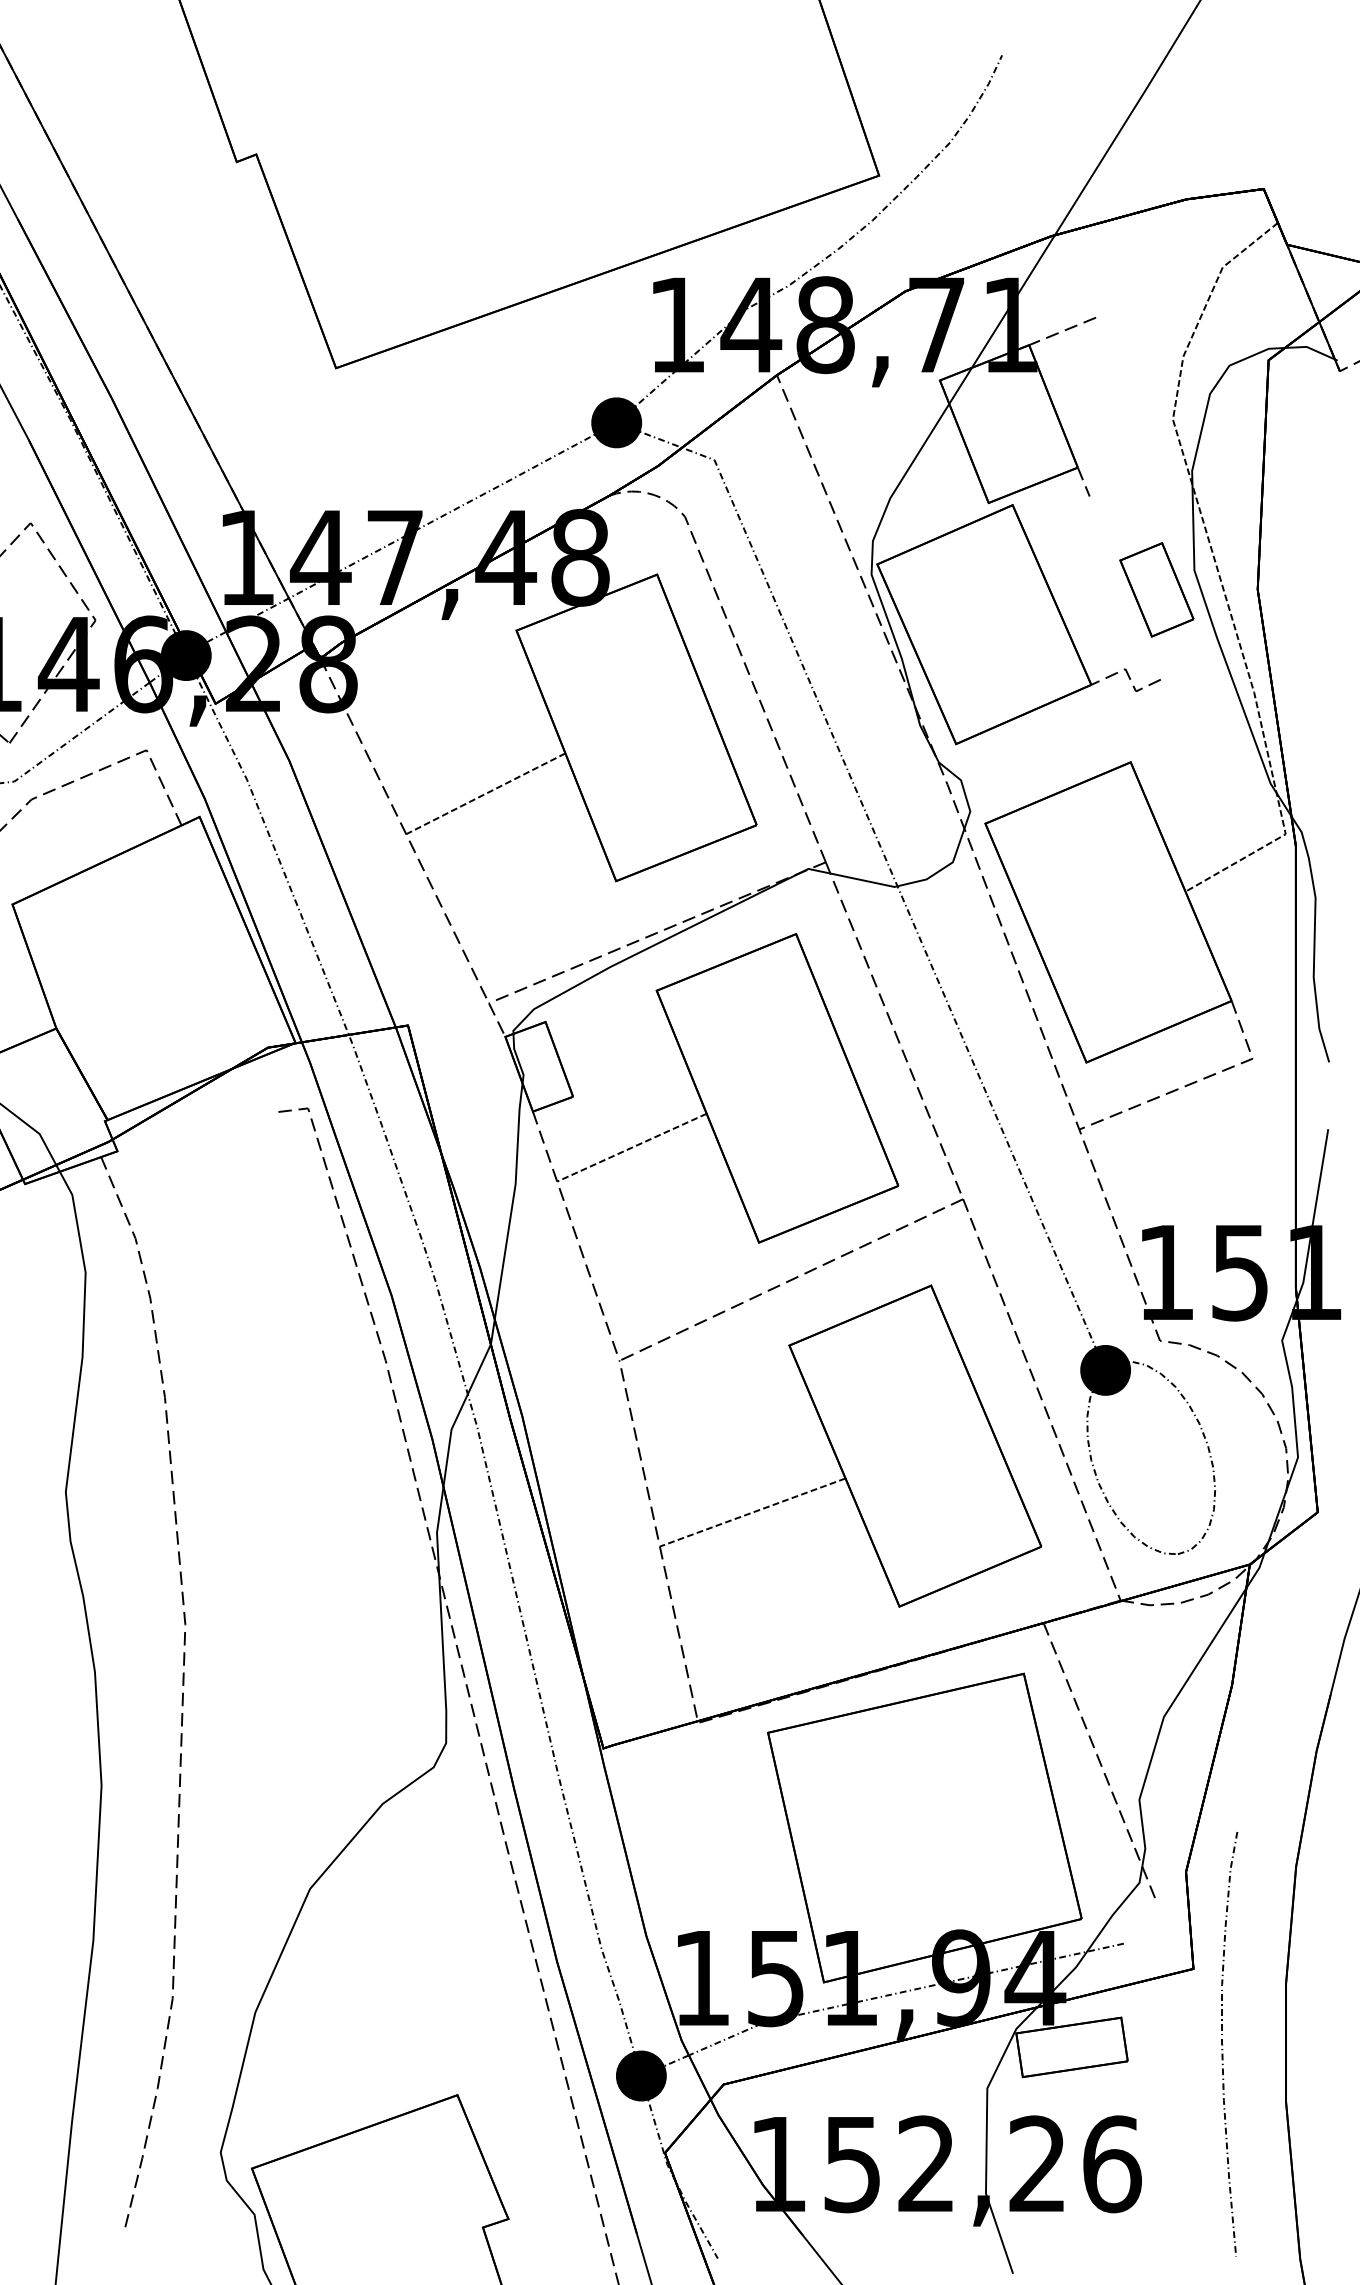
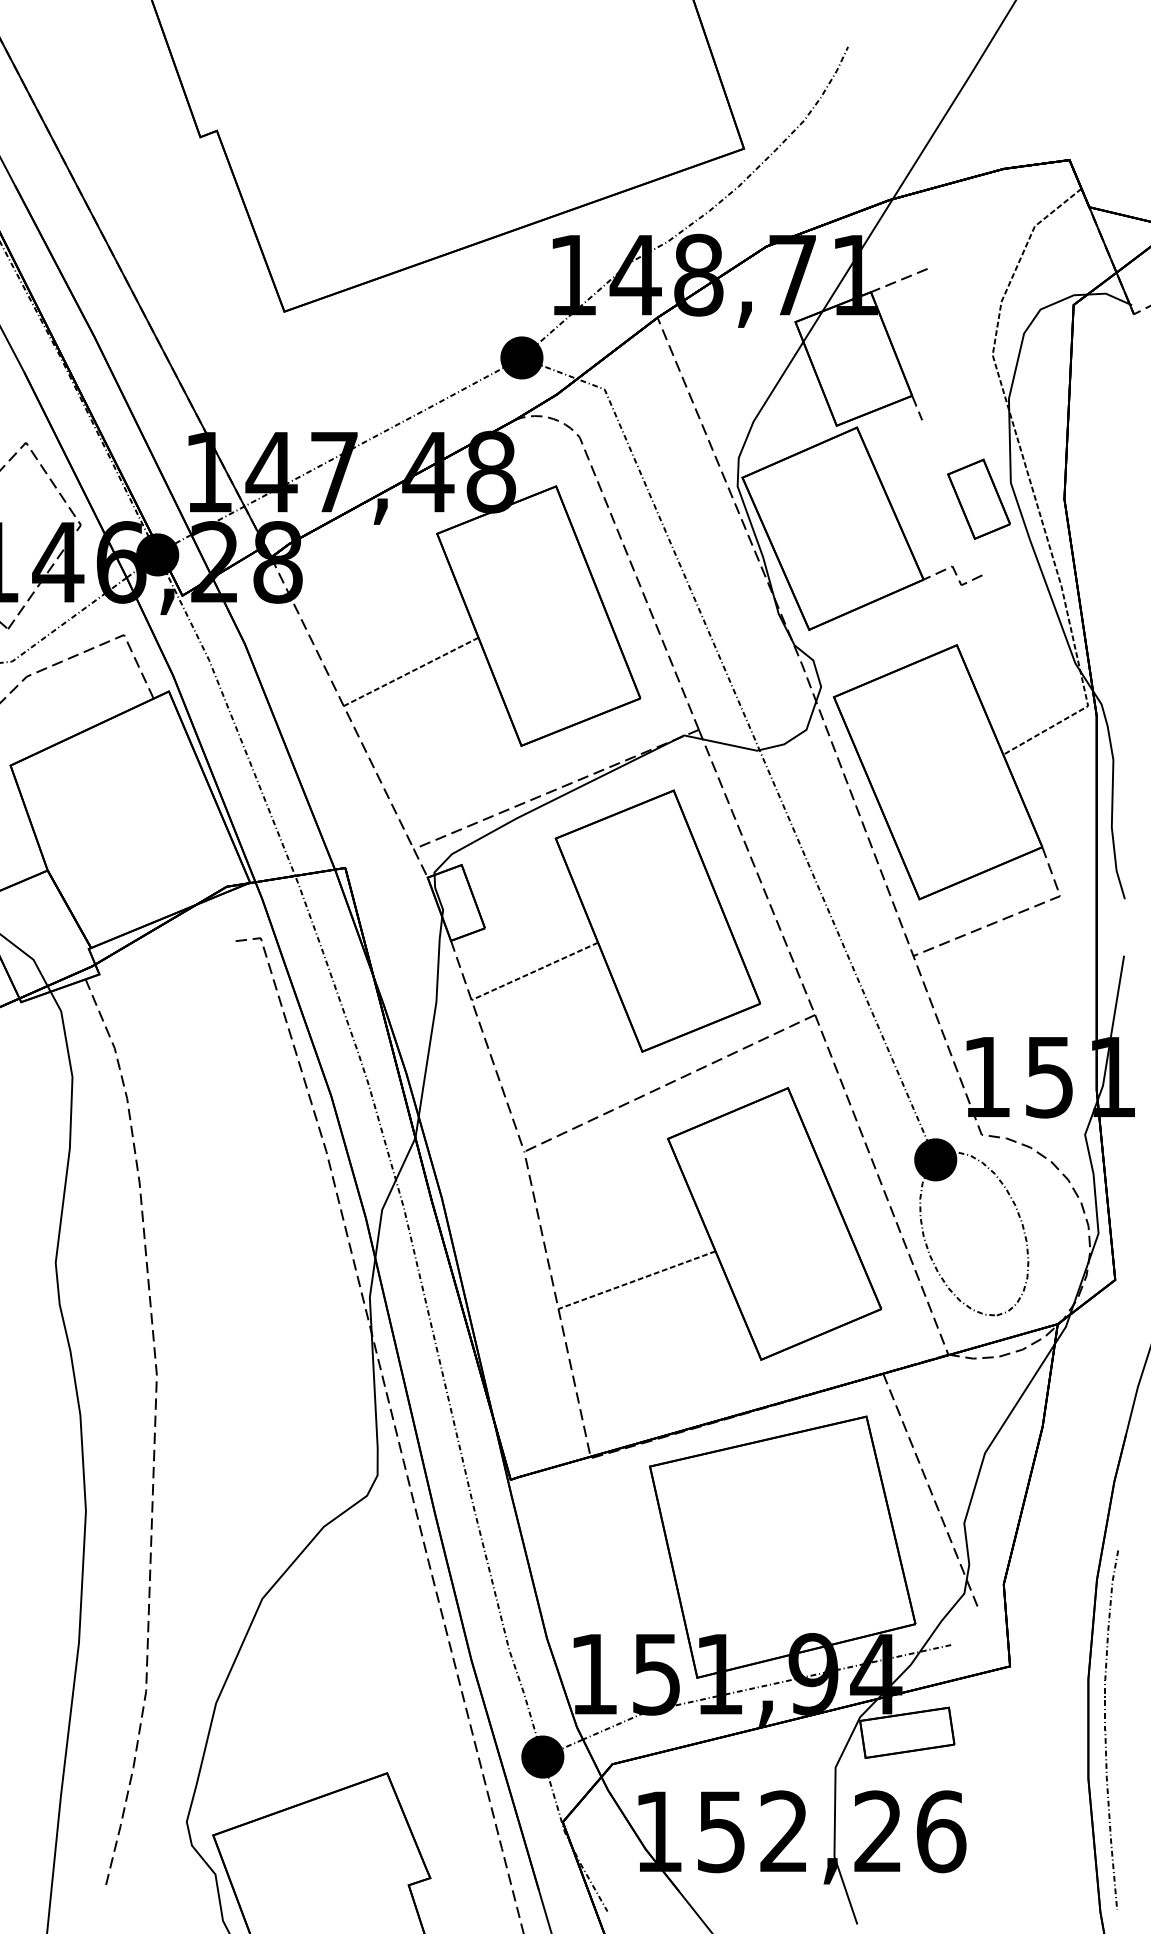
curve: (1223, 2044) -> (1106, 1730), moved

